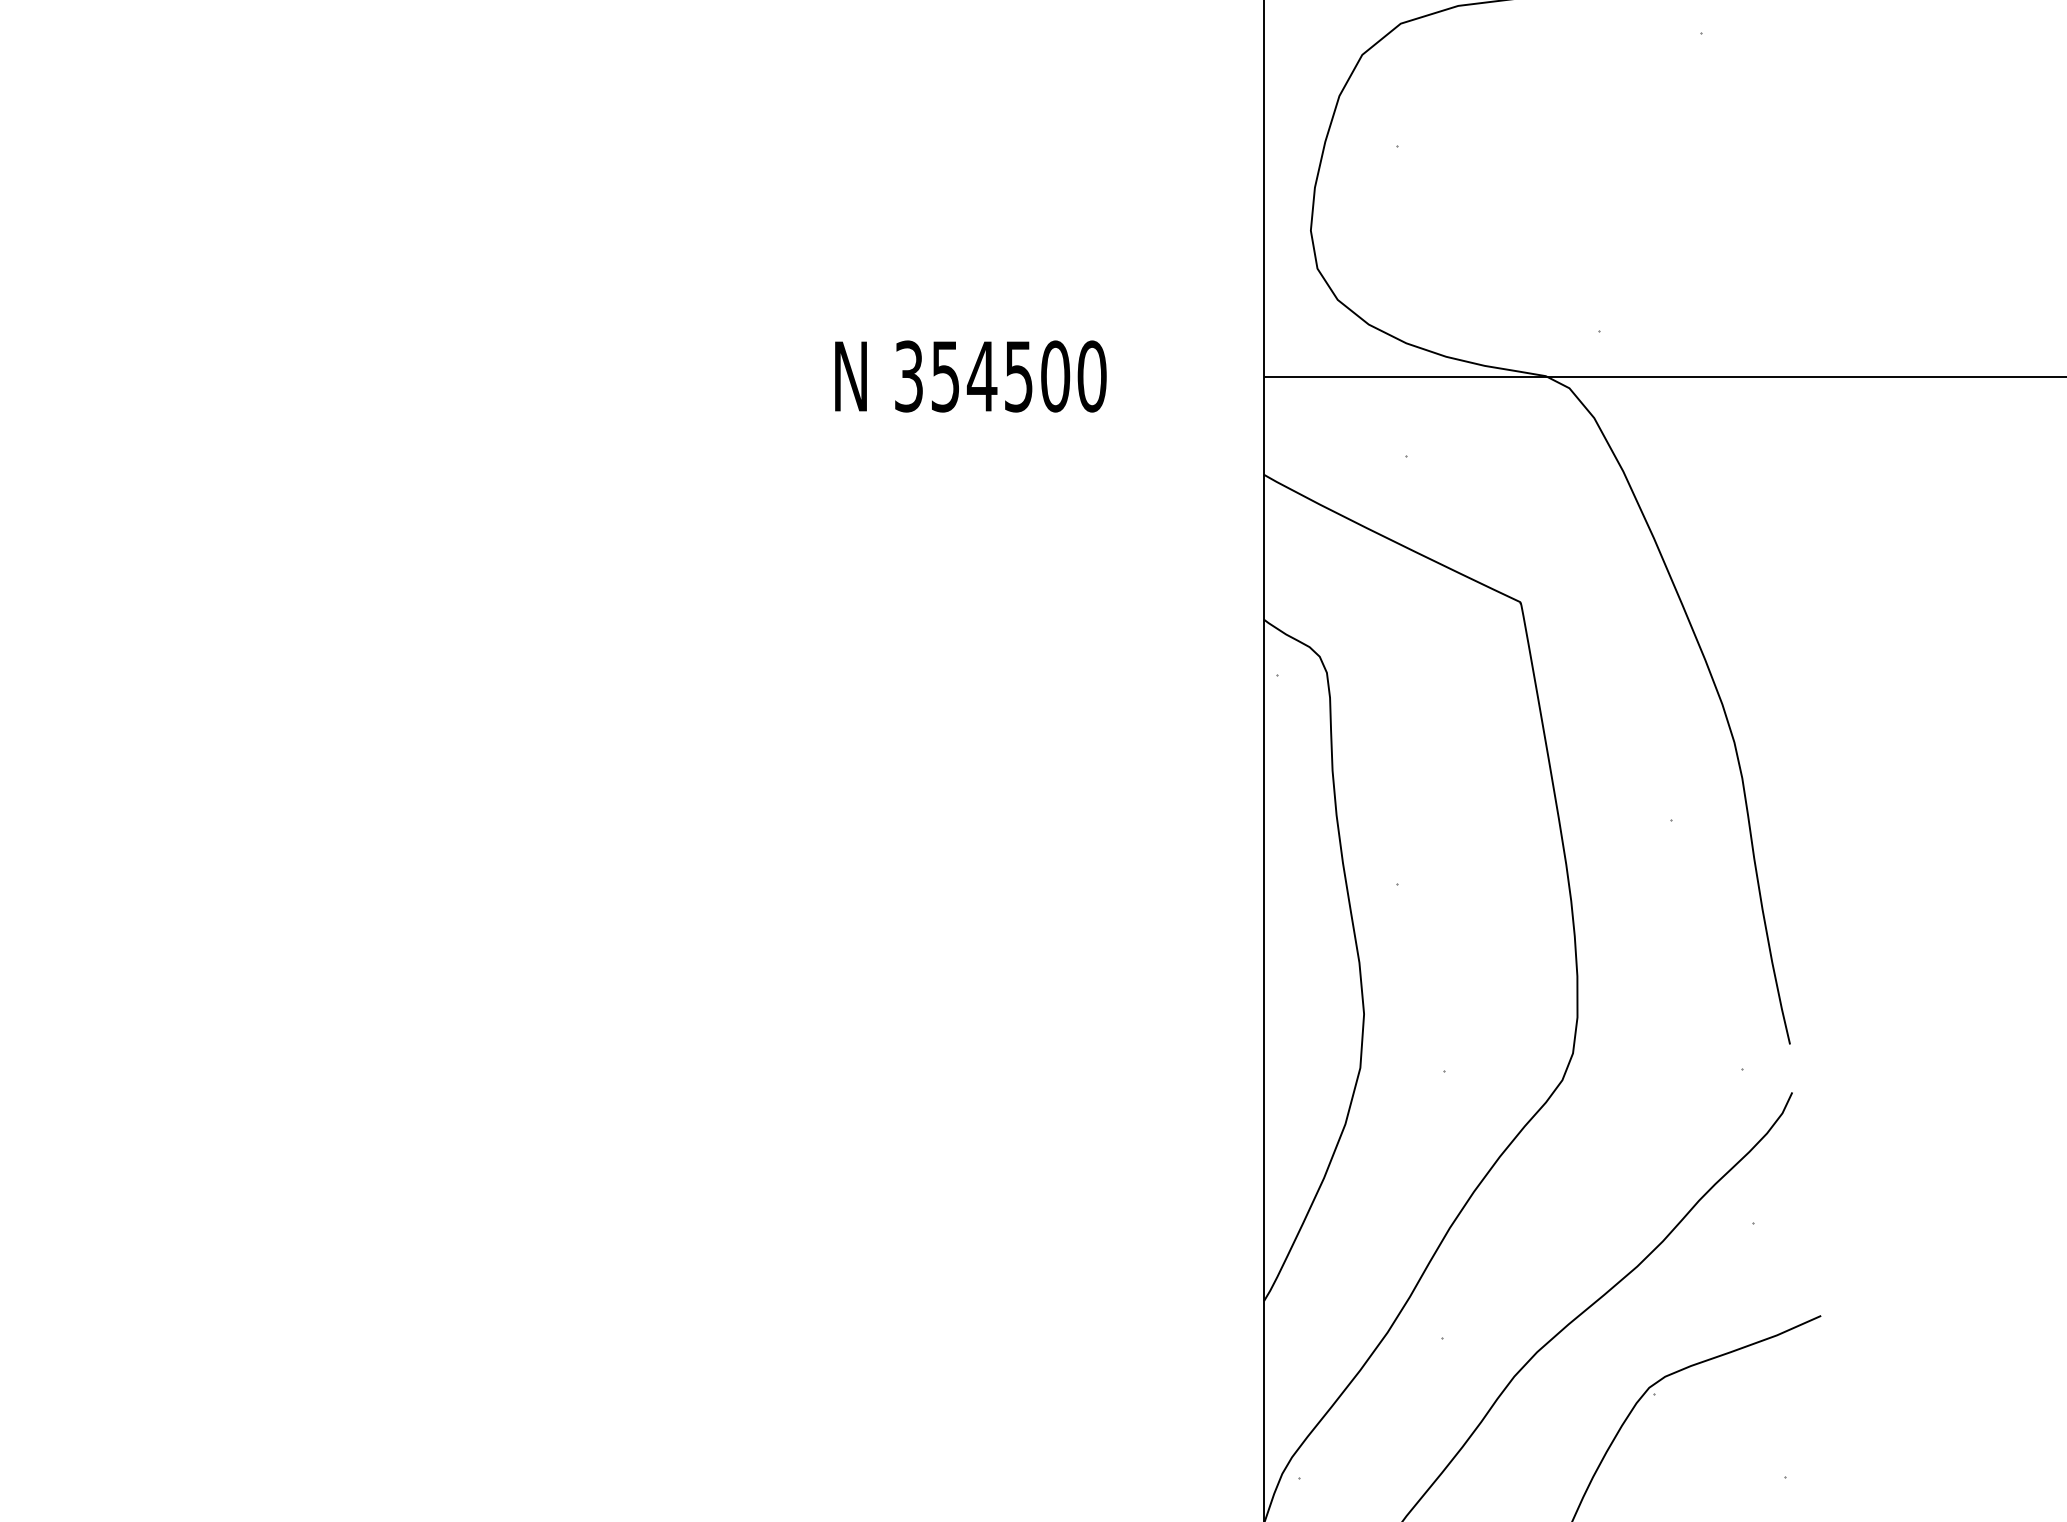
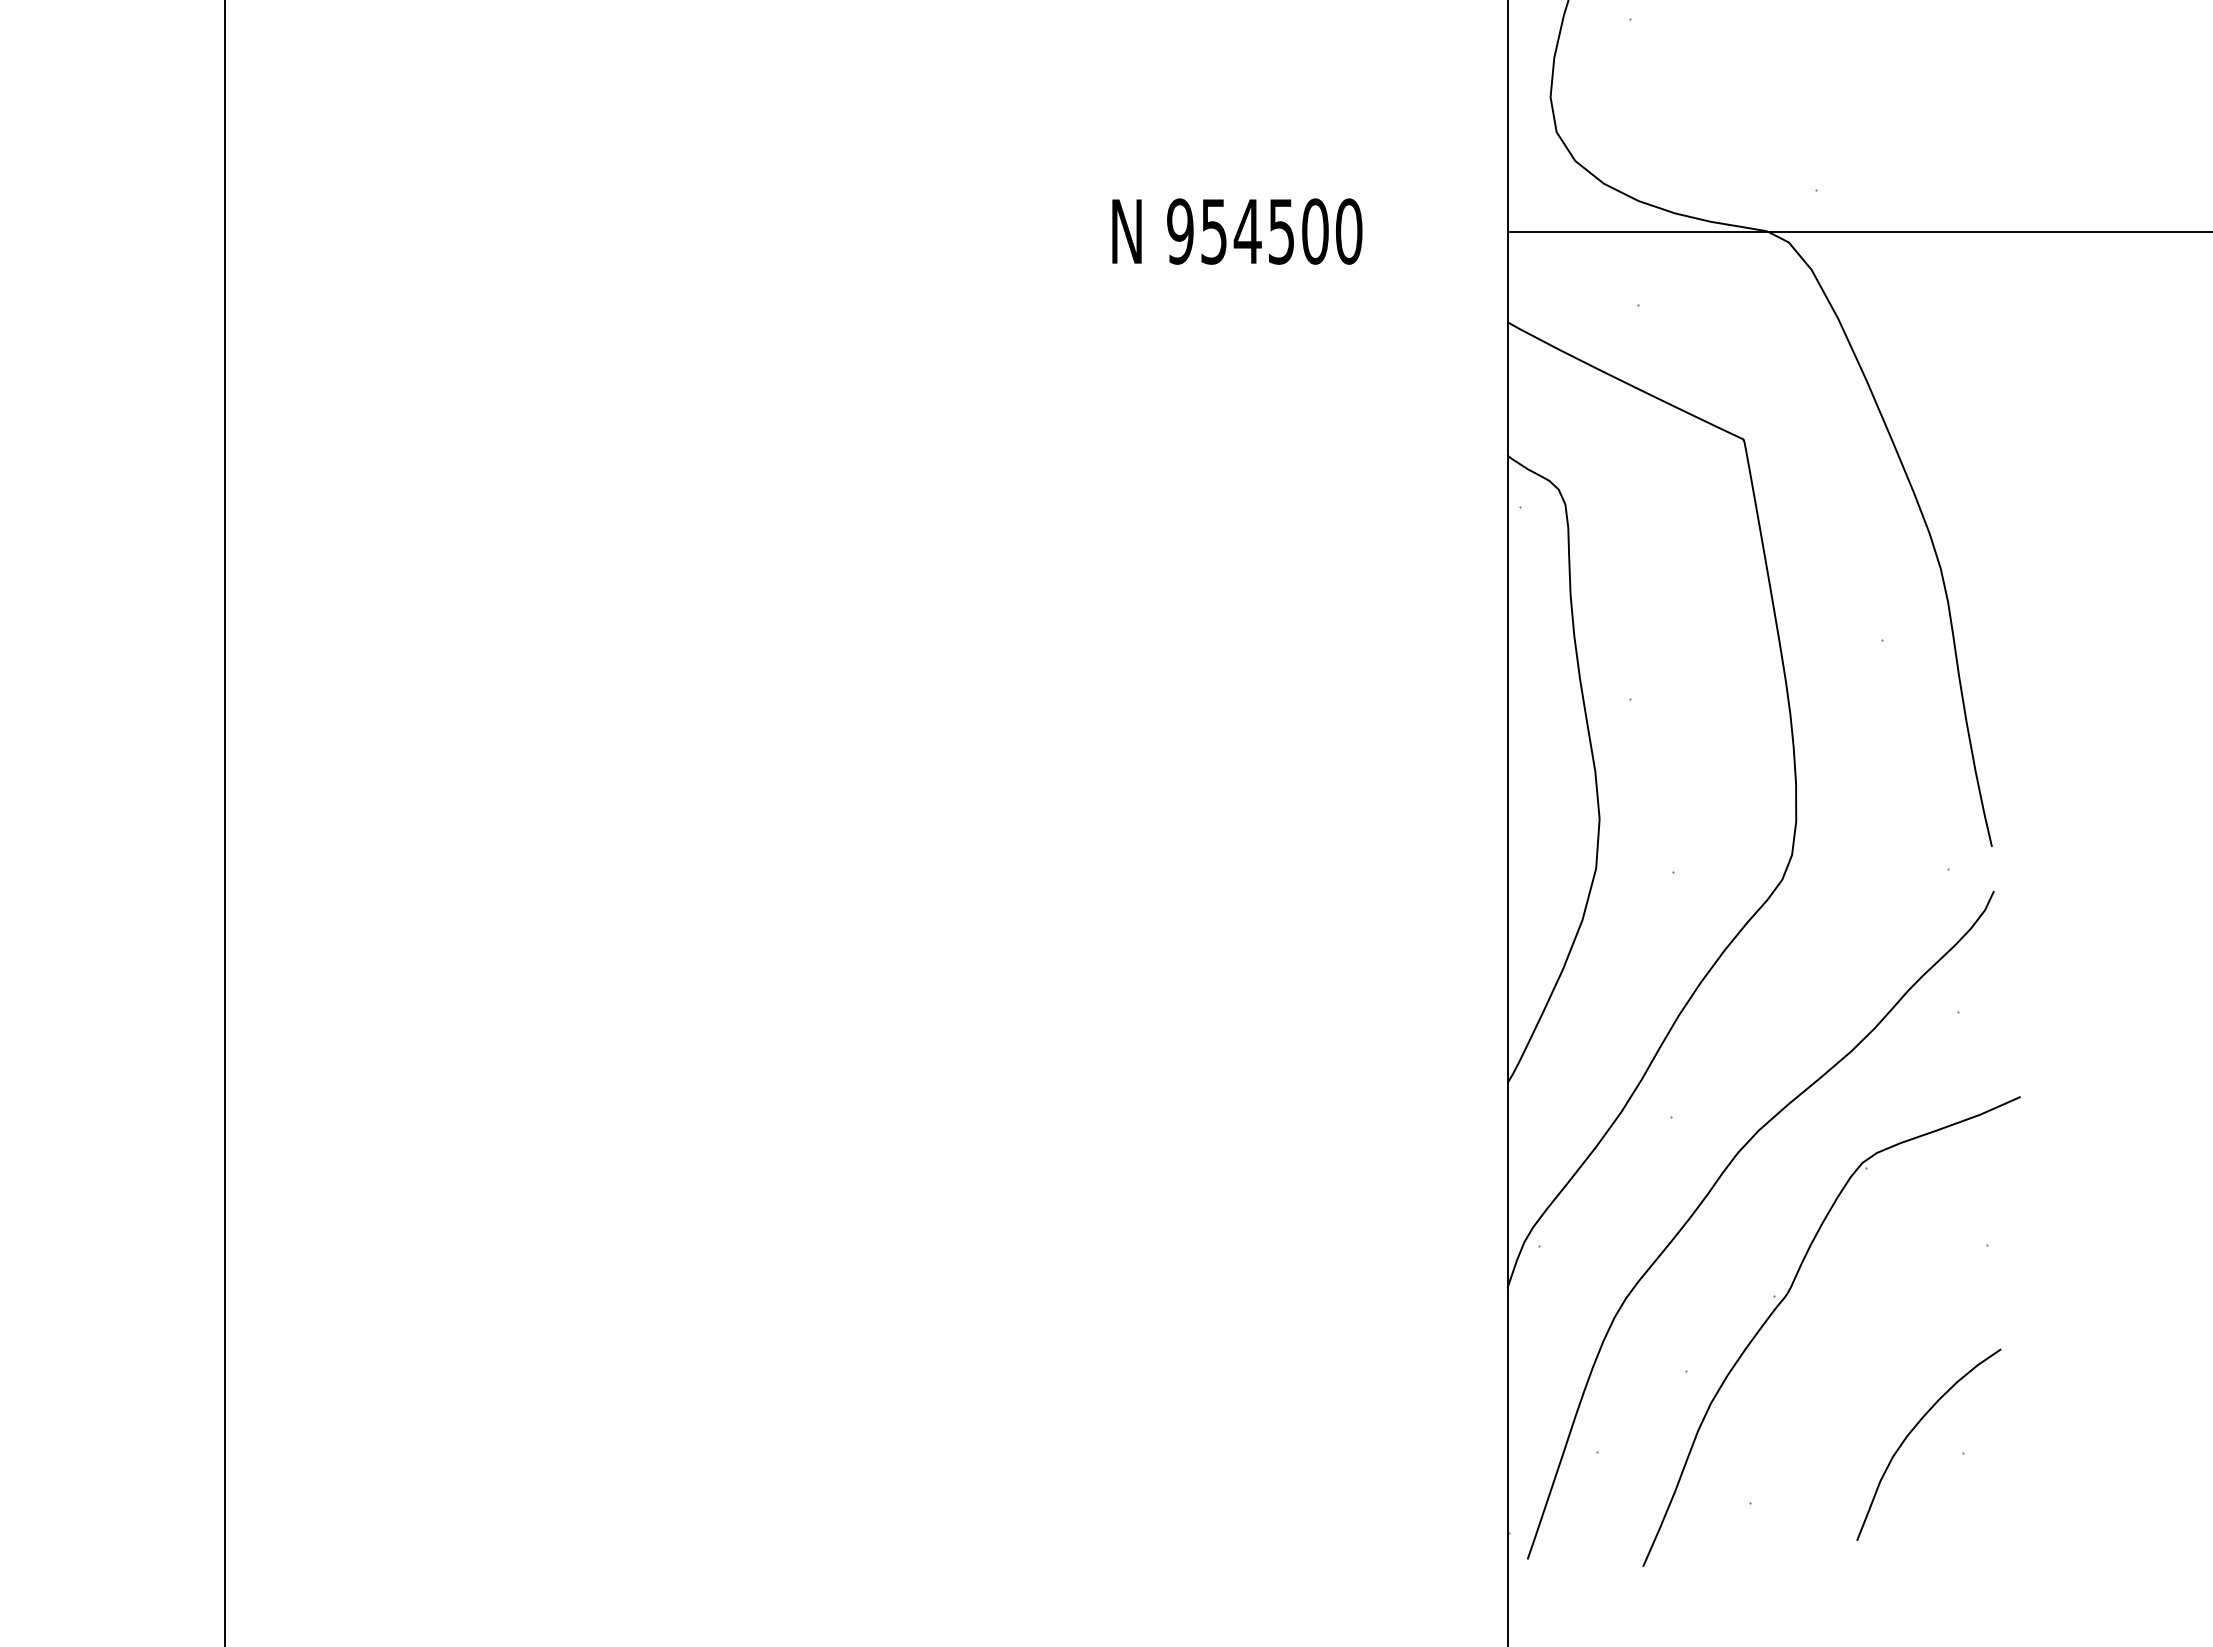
text: (909, 376) -> (1180, 231), 354500 -> 954500

